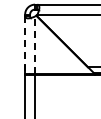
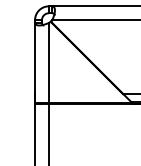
line: (25, 45) -> (35, 63), dashed -> solid
line: (35, 45) -> (49, 63), dashed -> solid

